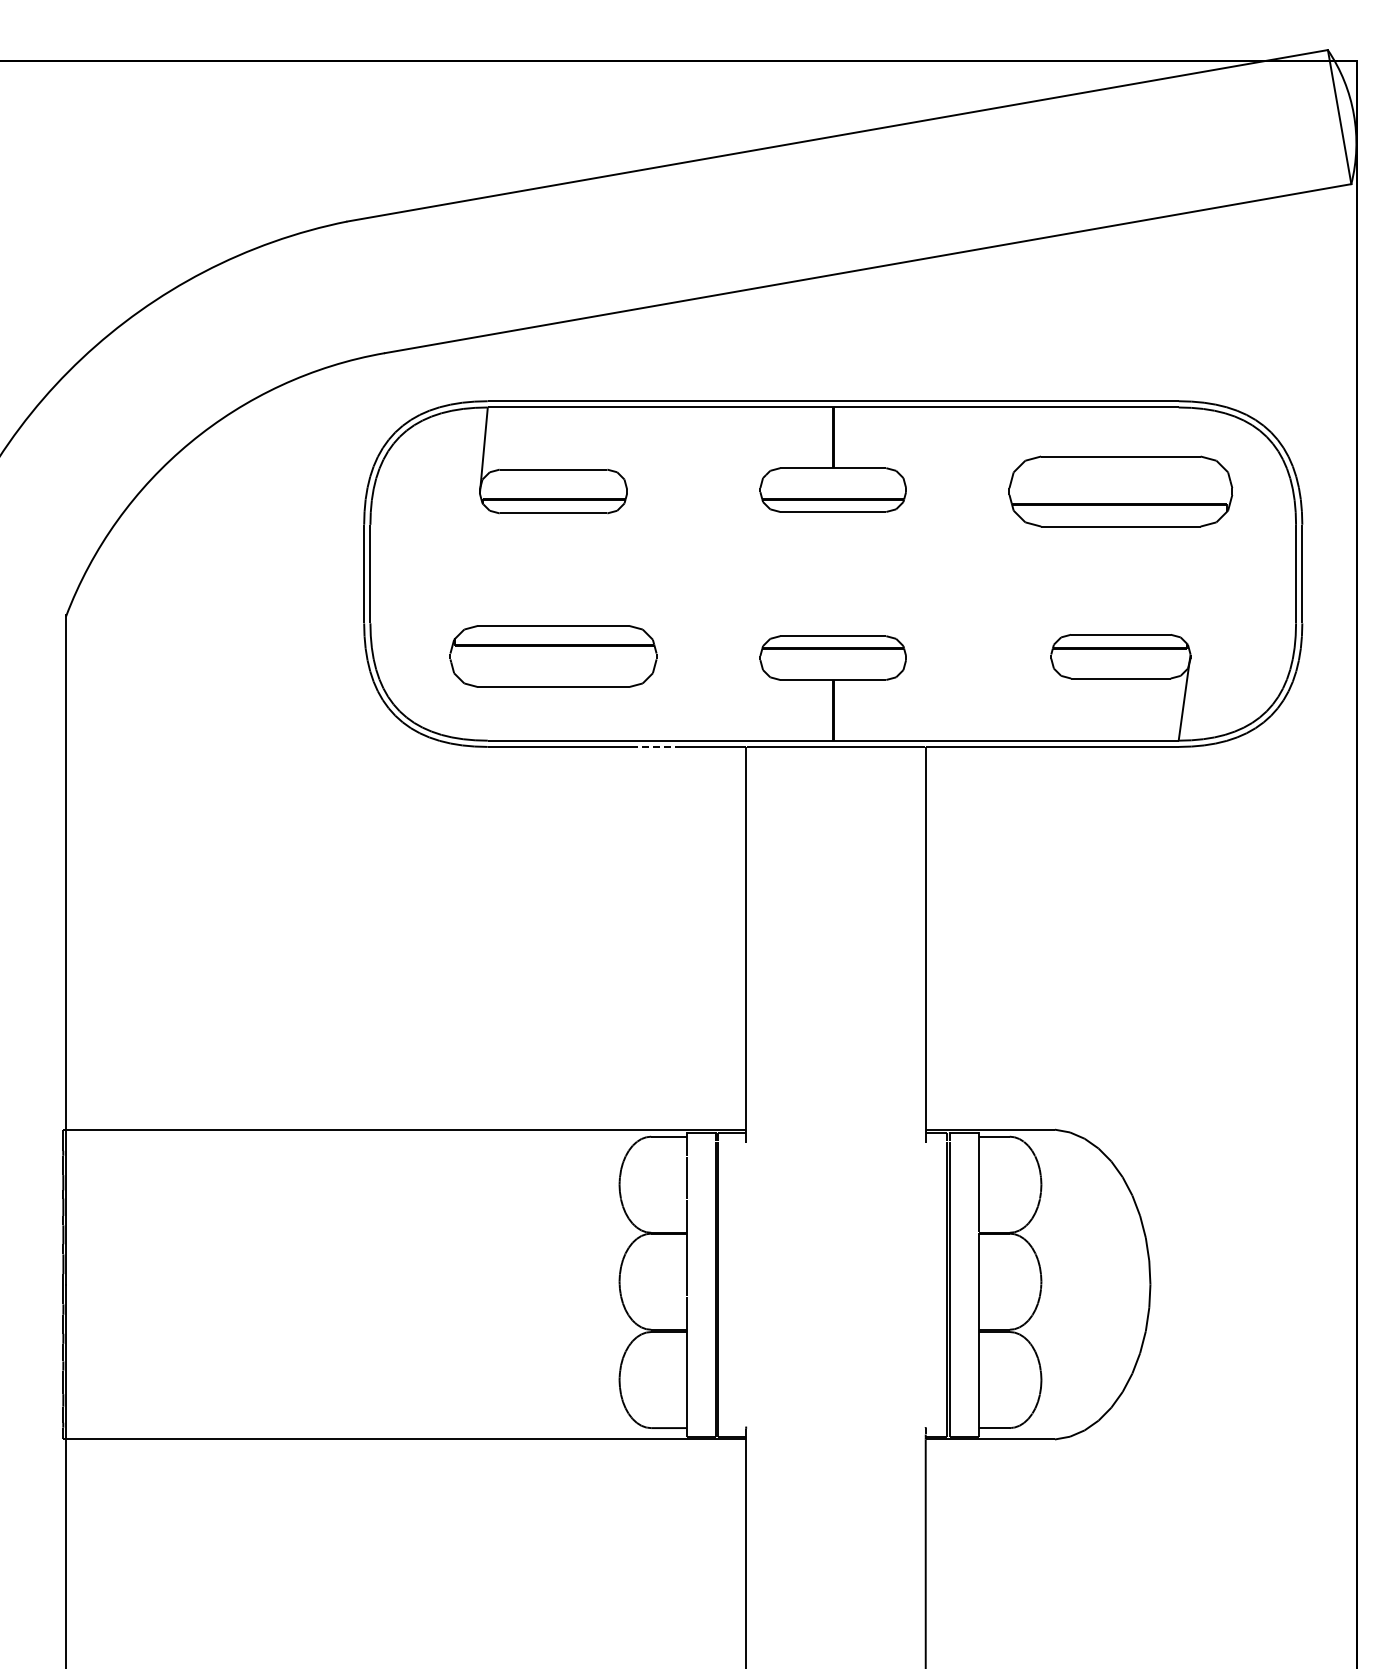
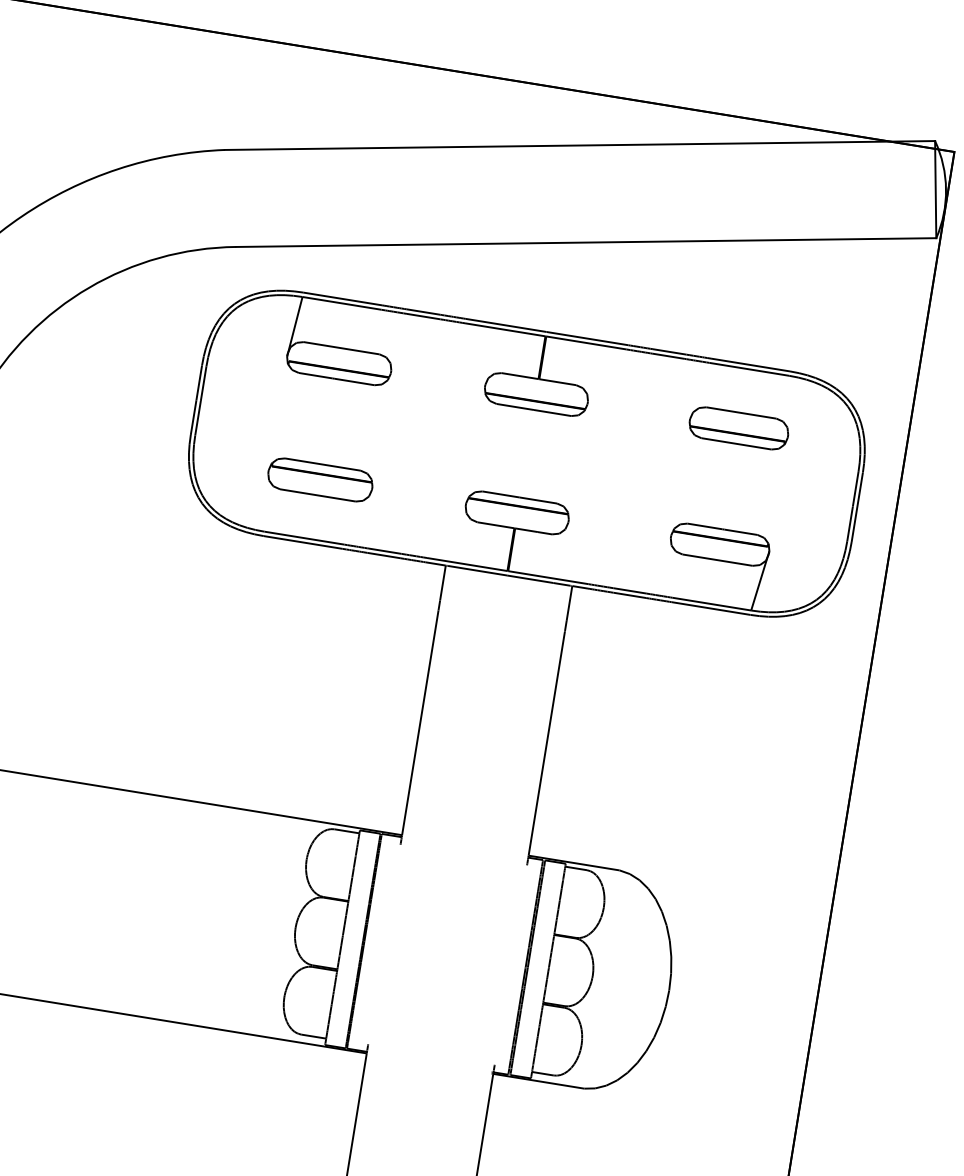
part: (1120, 491) -> (738, 428), size x0.62
part: (553, 656) -> (320, 479), size x0.71
line: (658, 746) -> (384, 555), dashed -> solid

